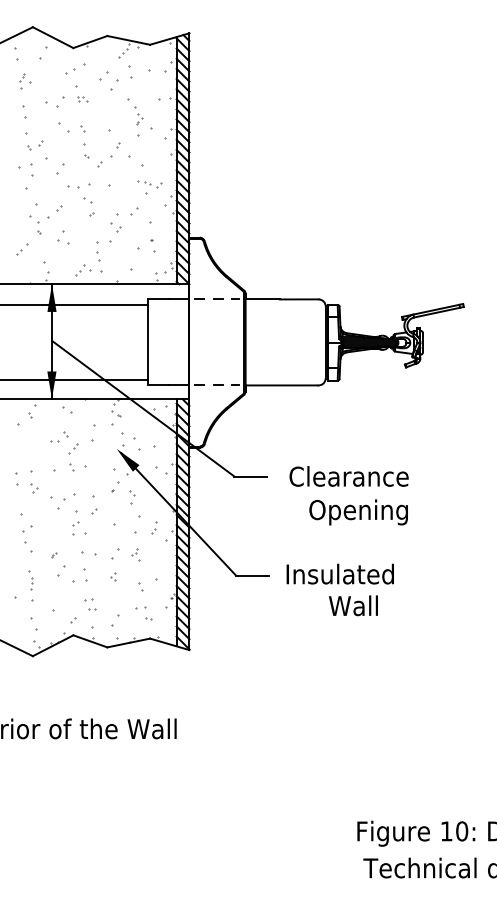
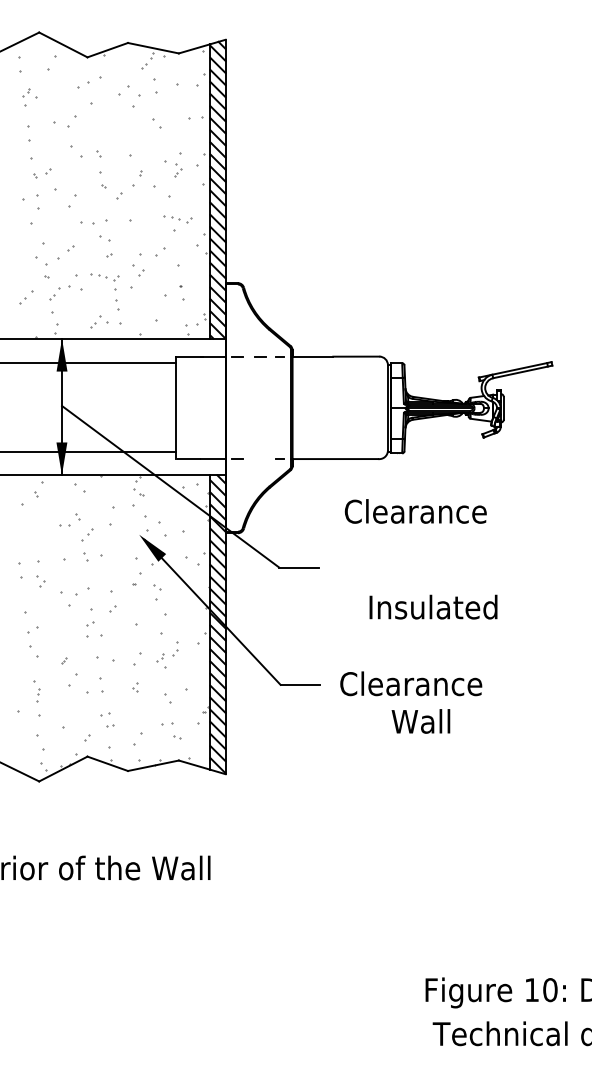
part: (82, 99) -> (98, 118), removed
part: (139, 119) -> (178, 170), moved
part: (87, 232) -> (104, 277), added
part: (45, 246) -> (54, 293), added
line: (218, 384) -> (260, 458), removed
text: (348, 476) -> (415, 511), moved
text: (363, 511) -> (432, 609), Opening -> Insulated
part: (154, 527) -> (175, 648), moved
text: (345, 573) -> (411, 683), Insulated -> Clearance

